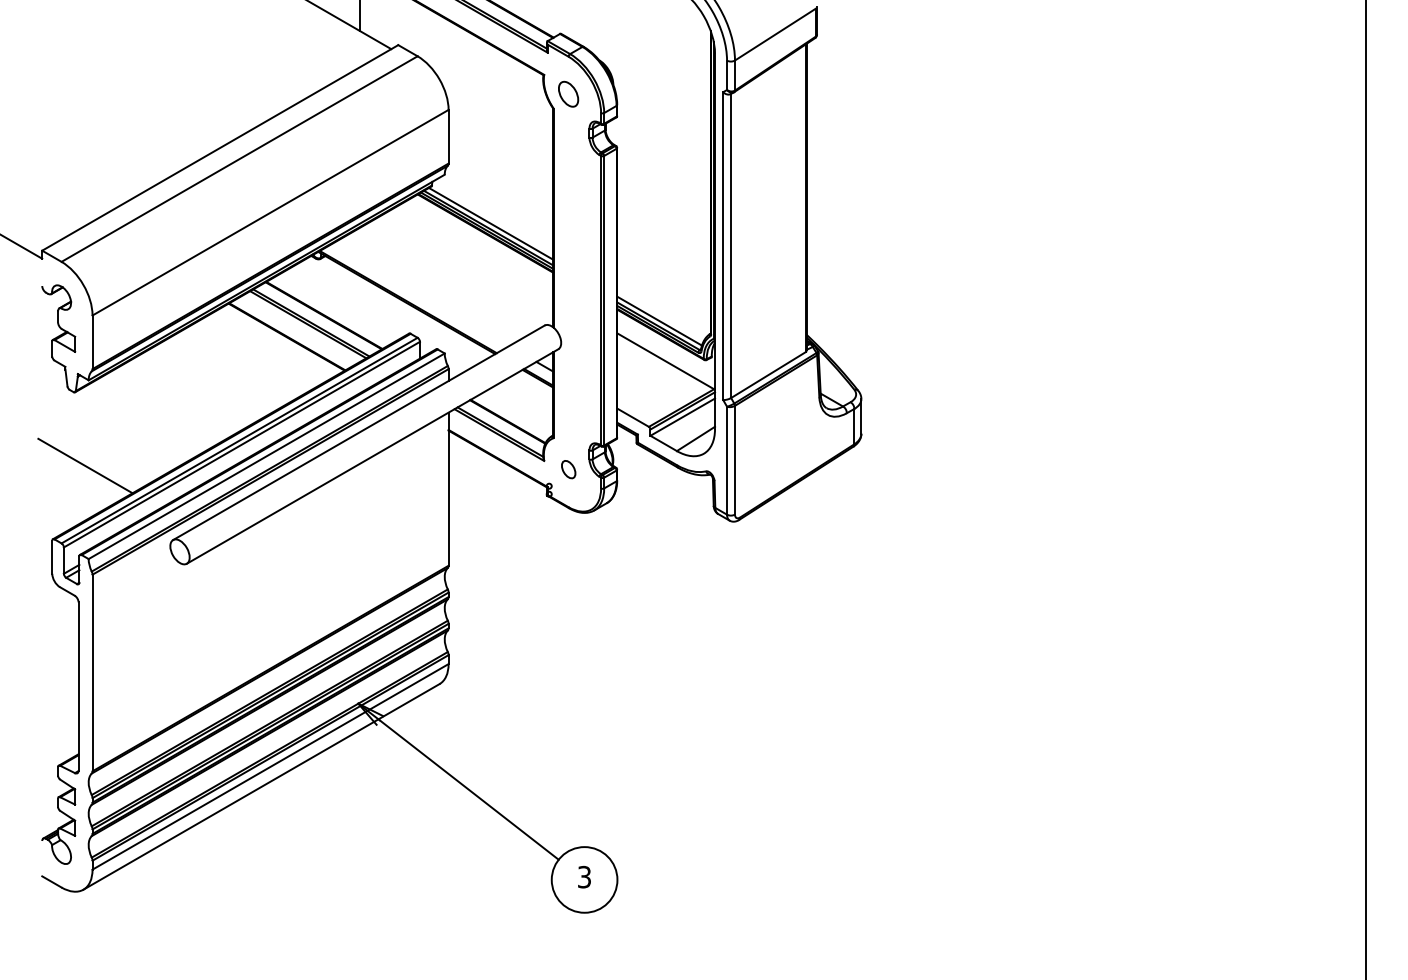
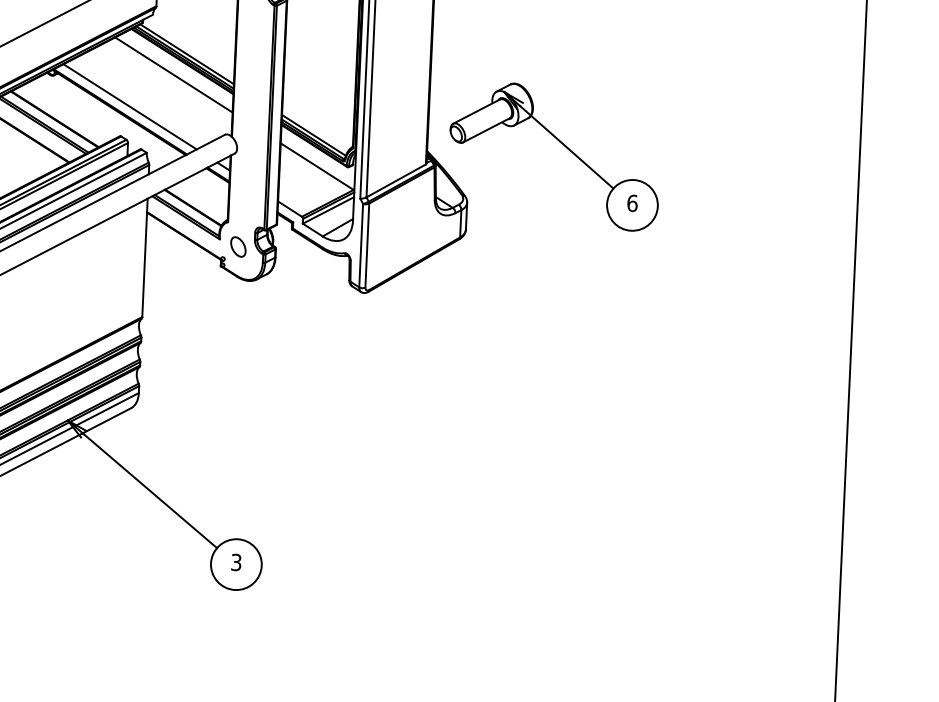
line: (475, 251) -> (174, 75), added
line: (420, 294) -> (130, 106), added
part: (983, 320) -> (564, 146), added
part: (568, 469) -> (238, 246), size x1.43

